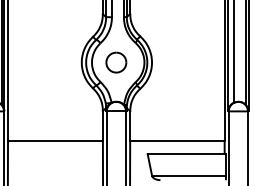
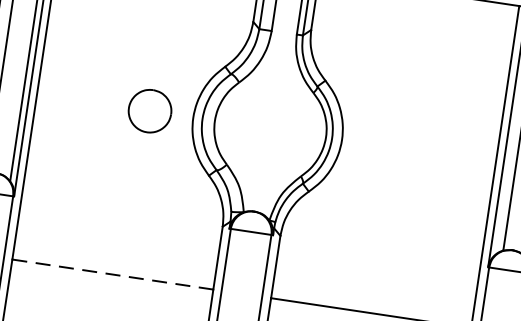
part: (116, 62) -> (150, 110), moved
line: (55, 140) -> (112, 274), solid -> dashed

